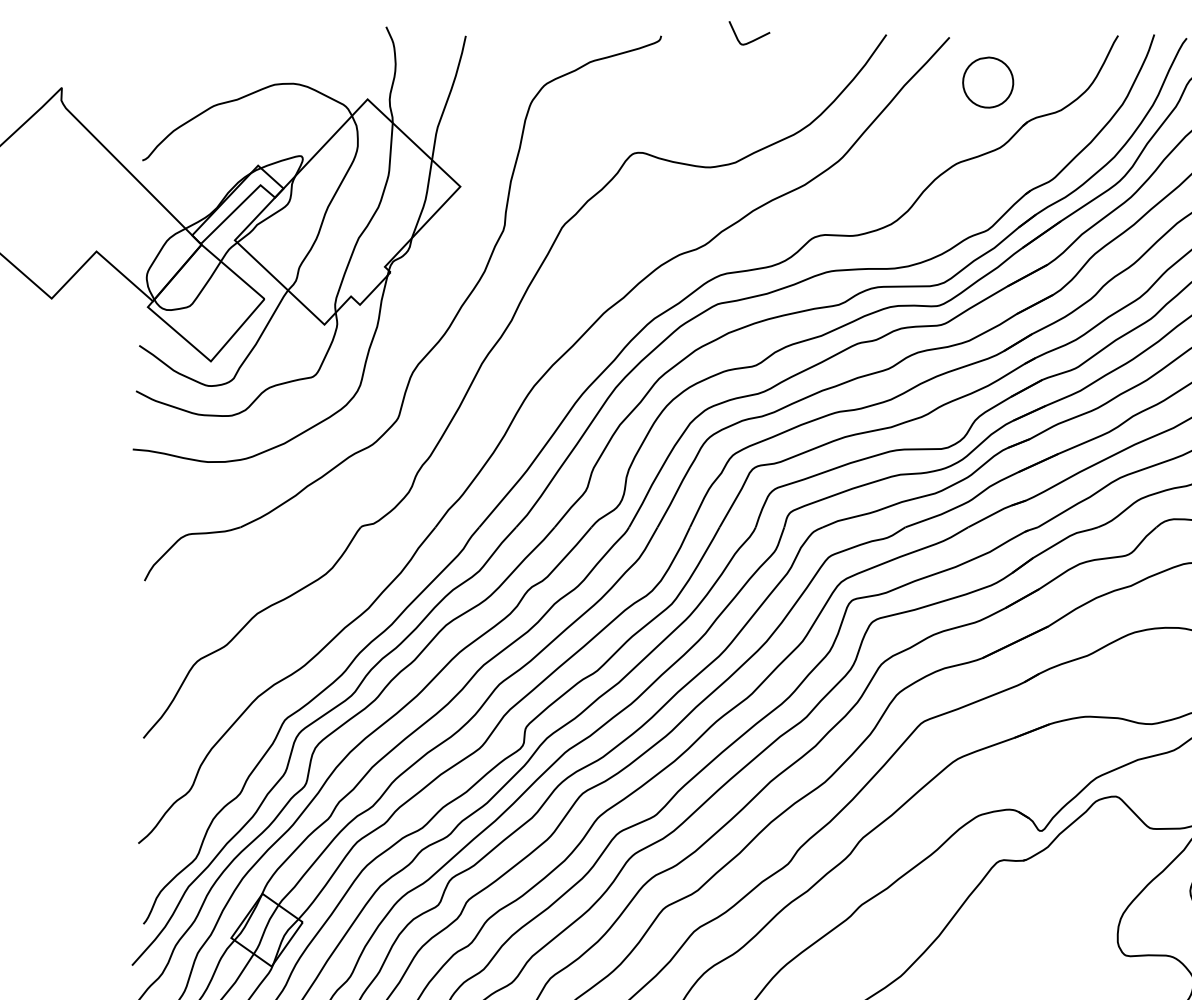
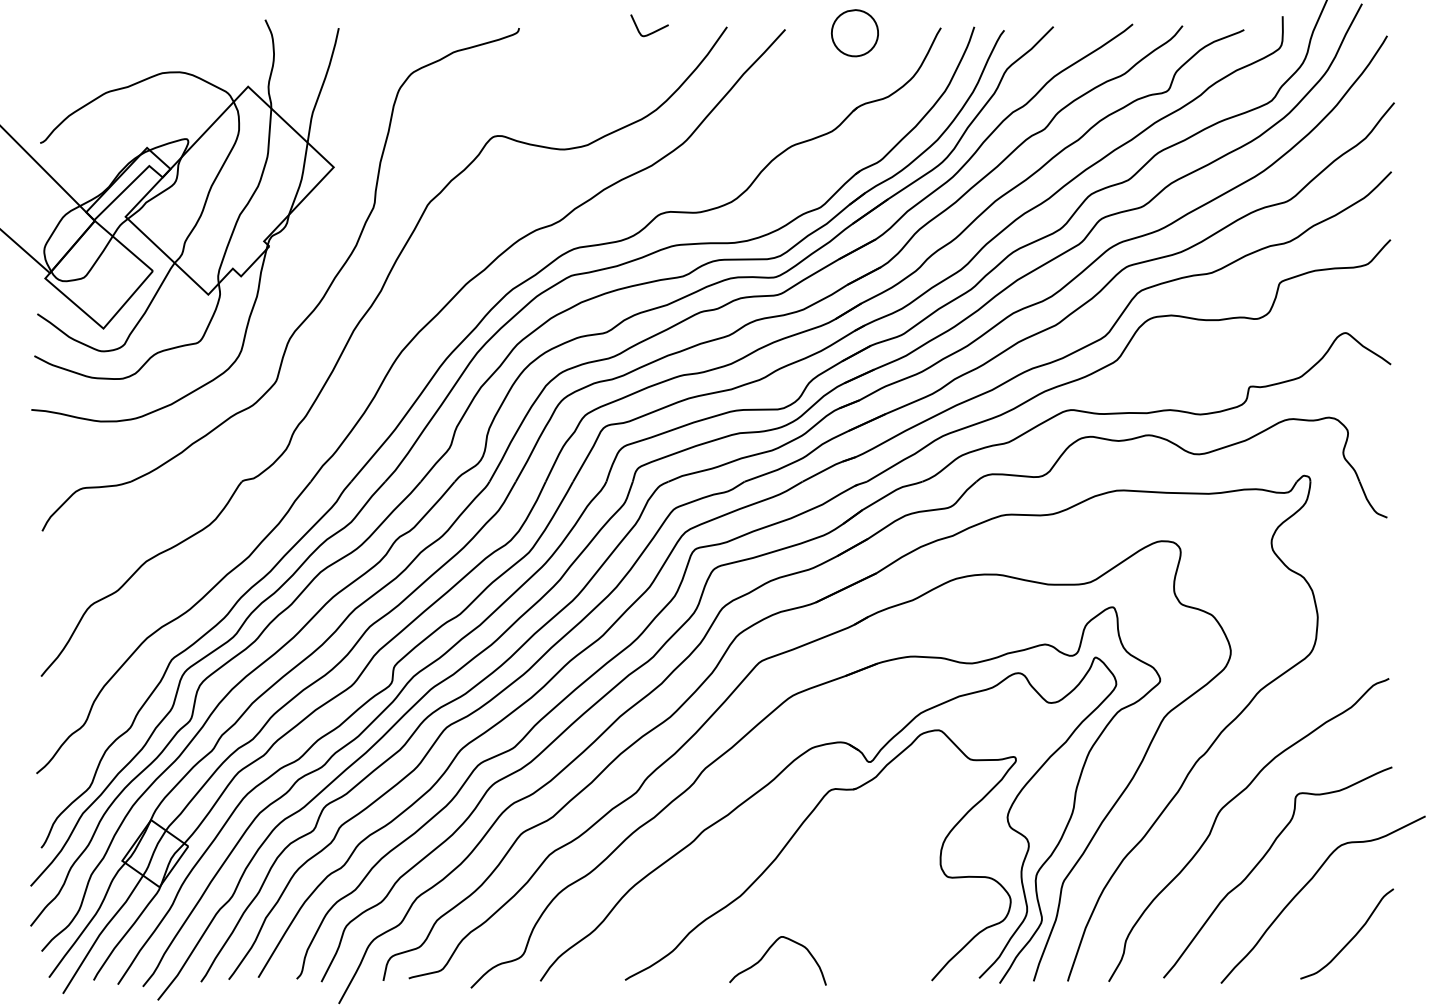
curve: (750, 40) -> (650, 32), moved
part: (987, 82) -> (854, 33), moved

